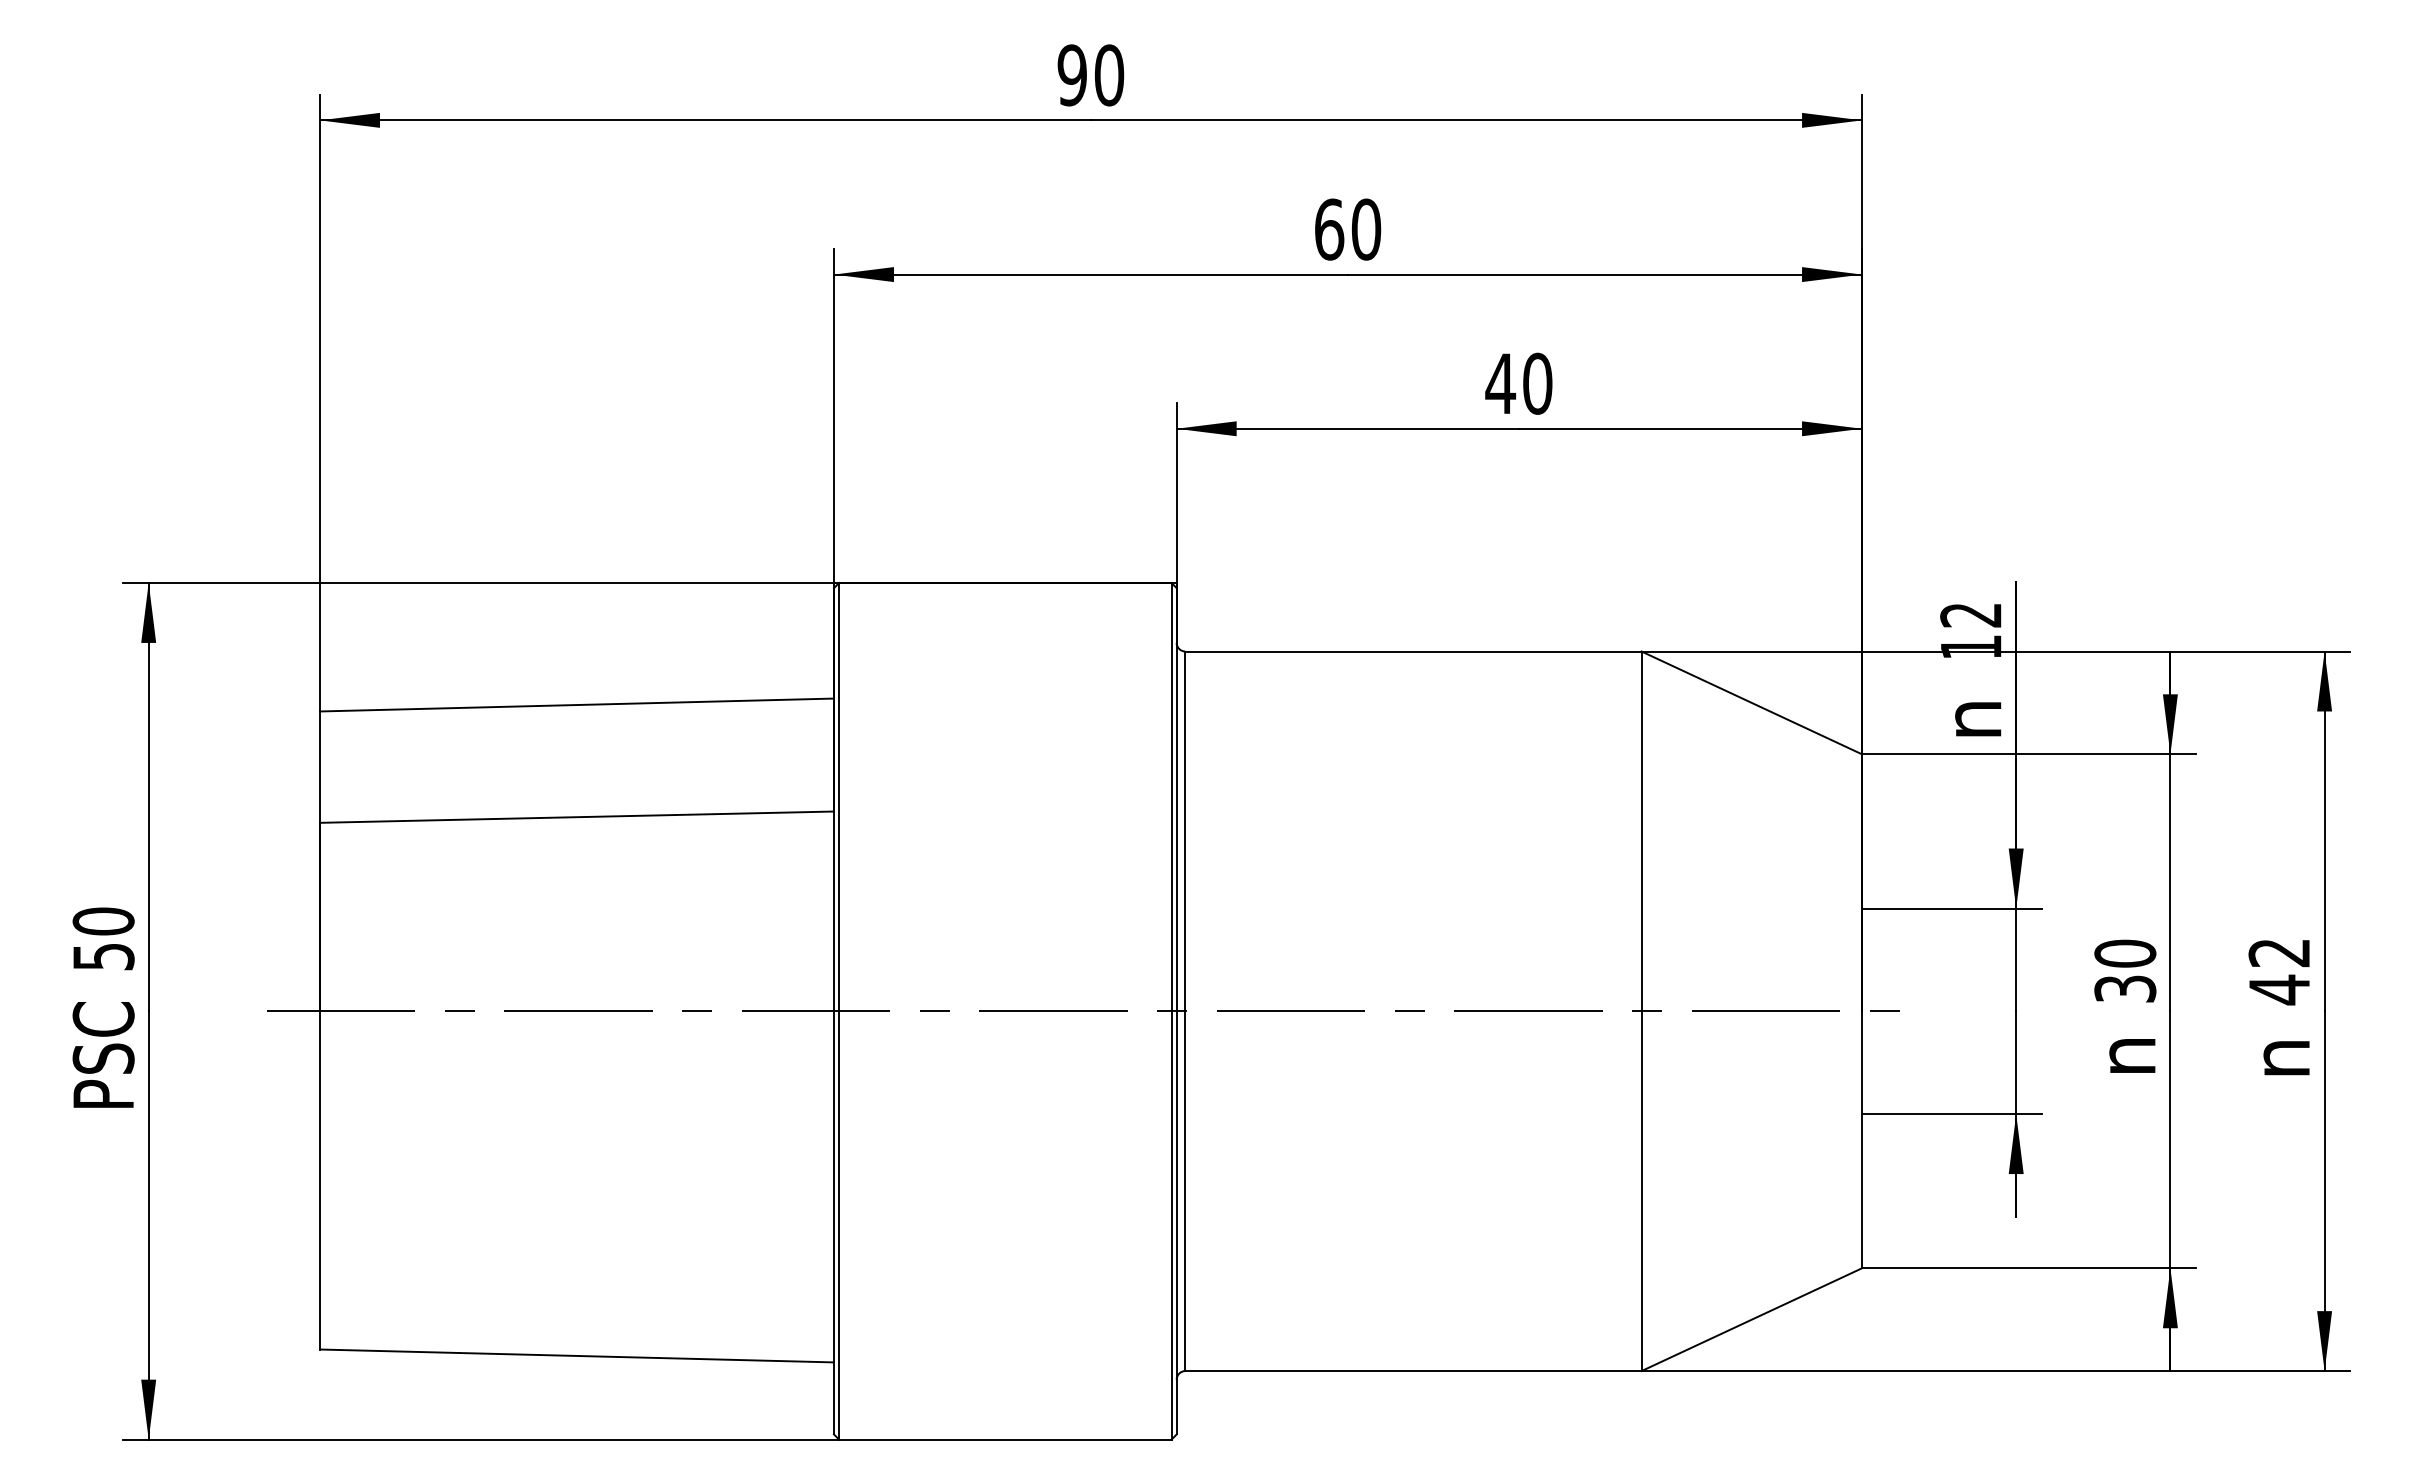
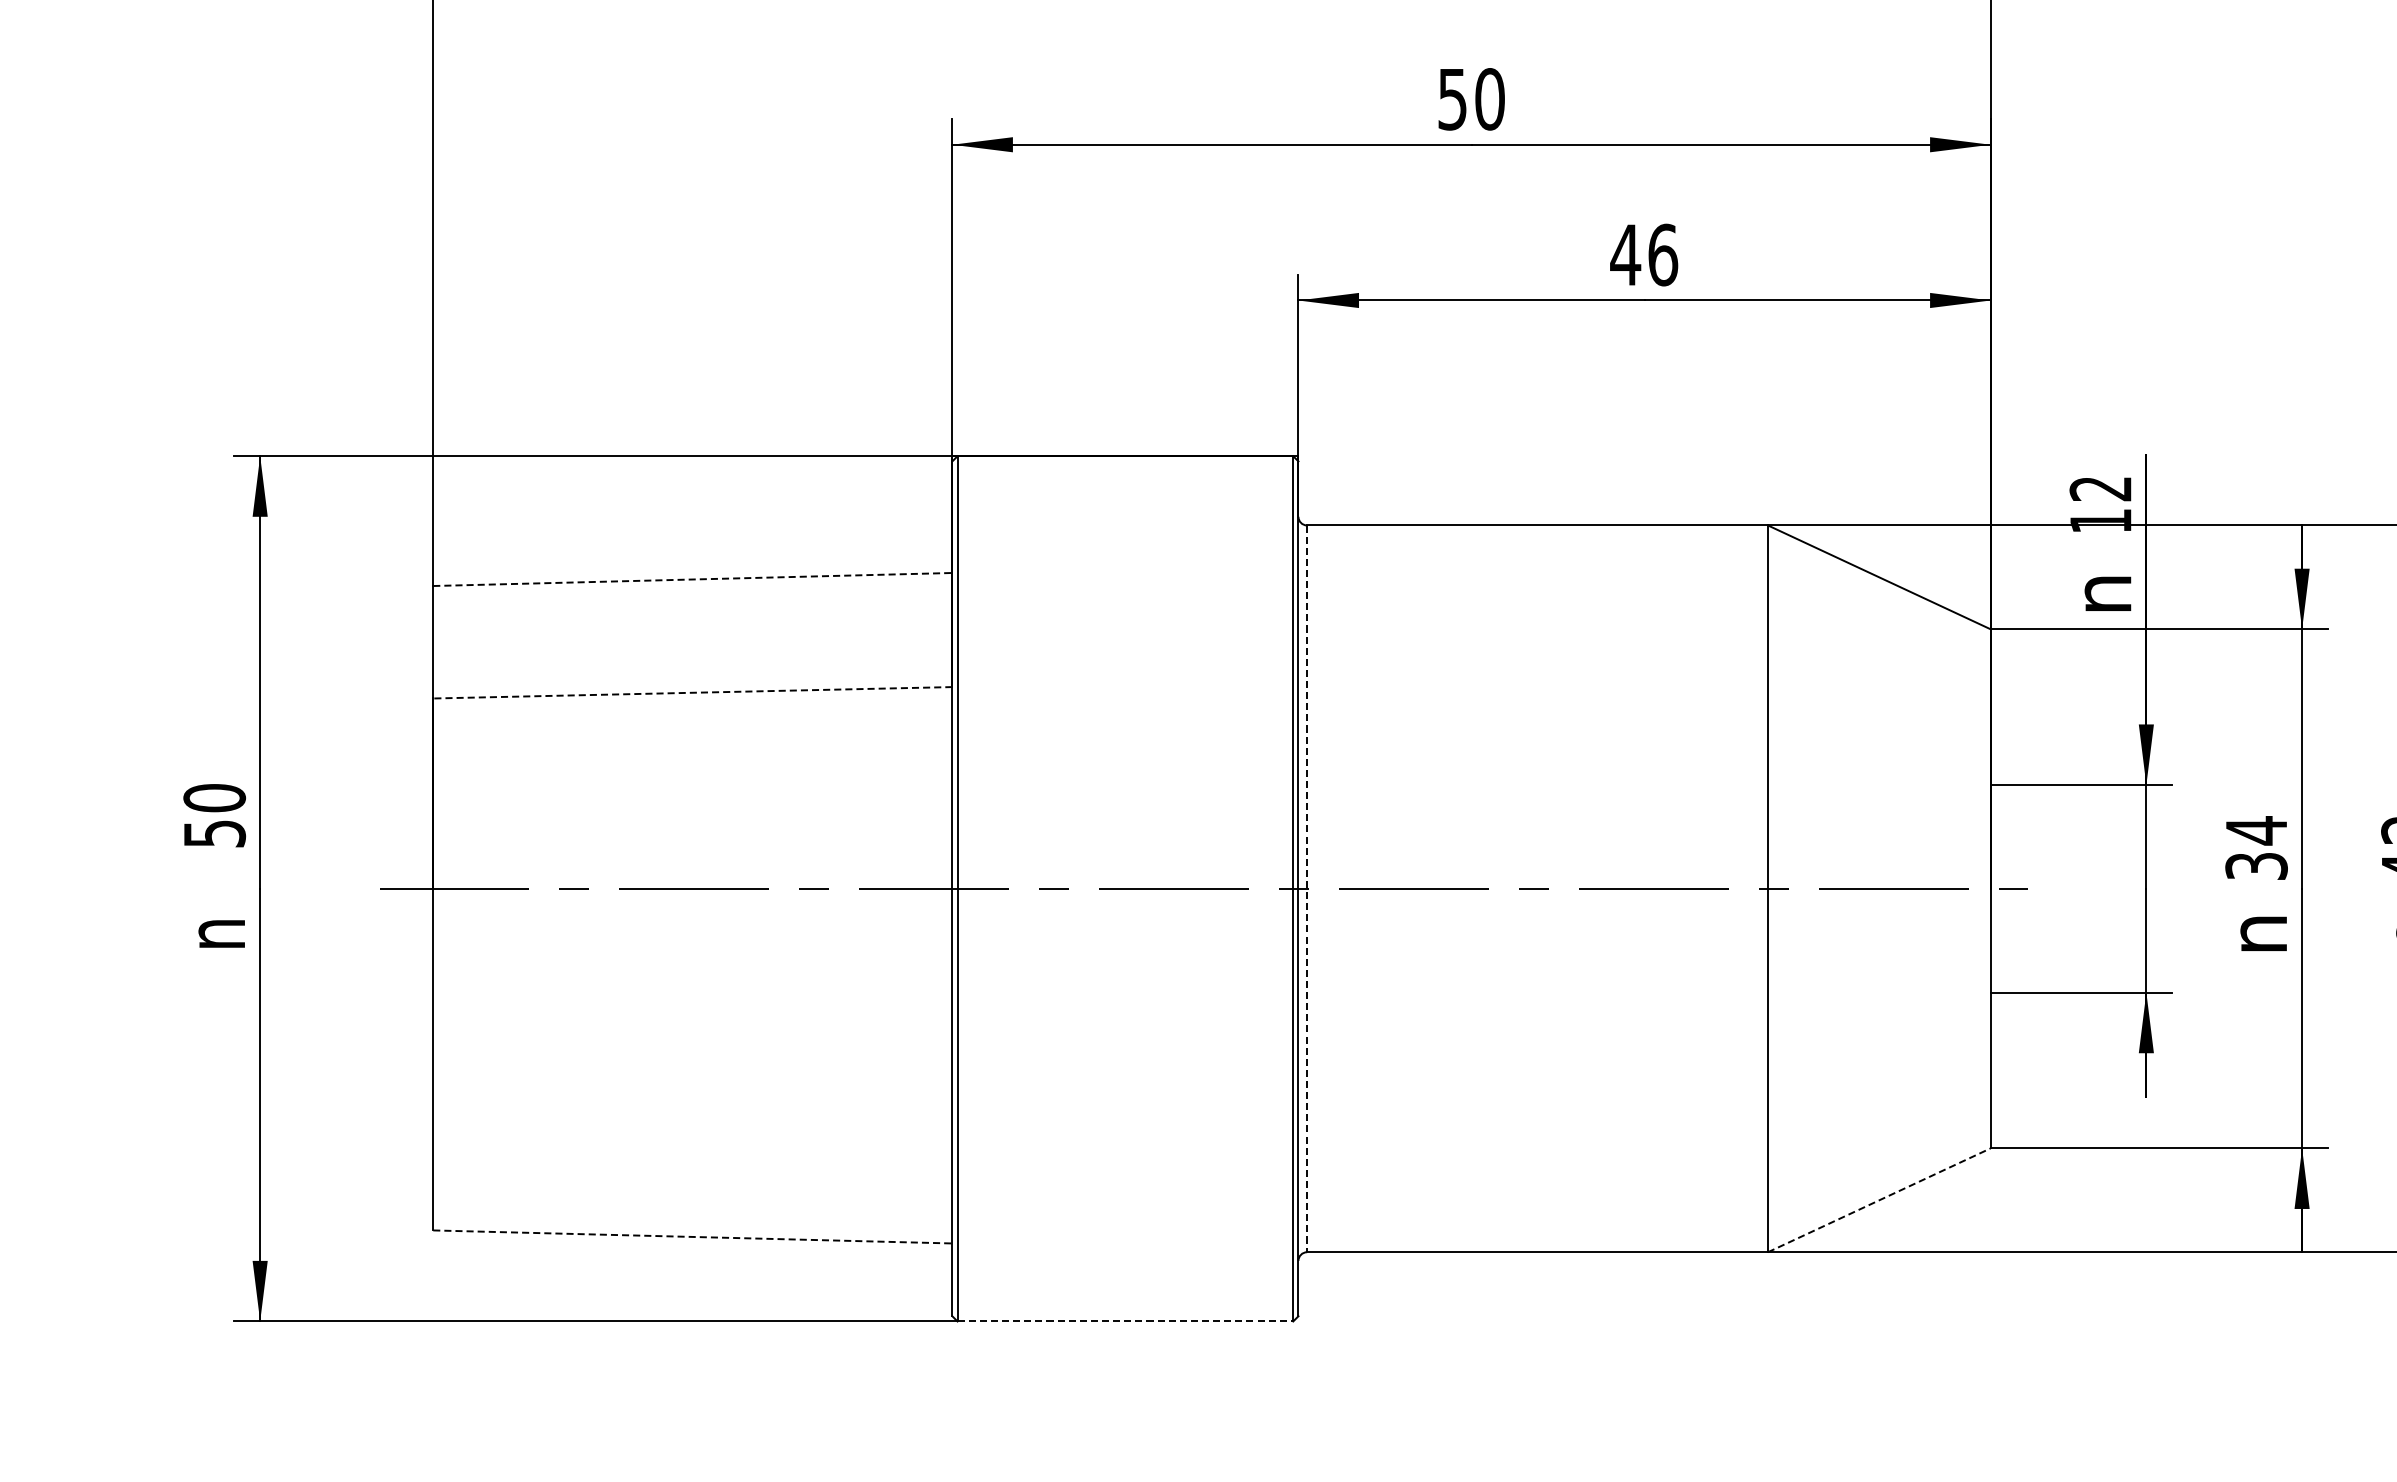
text: (1329, 229) -> (1452, 99), 60 -> 50
text: (1537, 383) -> (1662, 254), 40 -> 46
line: (577, 705) -> (693, 579), solid -> dashed
line: (576, 817) -> (692, 693), solid -> dashed
text: (2125, 953) -> (2256, 830), 30 -> 34
line: (1185, 1011) -> (1307, 889), solid -> dashed
text: (103, 1054) -> (214, 932), PSC -> n
line: (1751, 1319) -> (1879, 1200), solid -> dashed
line: (577, 1355) -> (693, 1236), solid -> dashed
line: (1005, 1439) -> (1125, 1321), solid -> dashed

